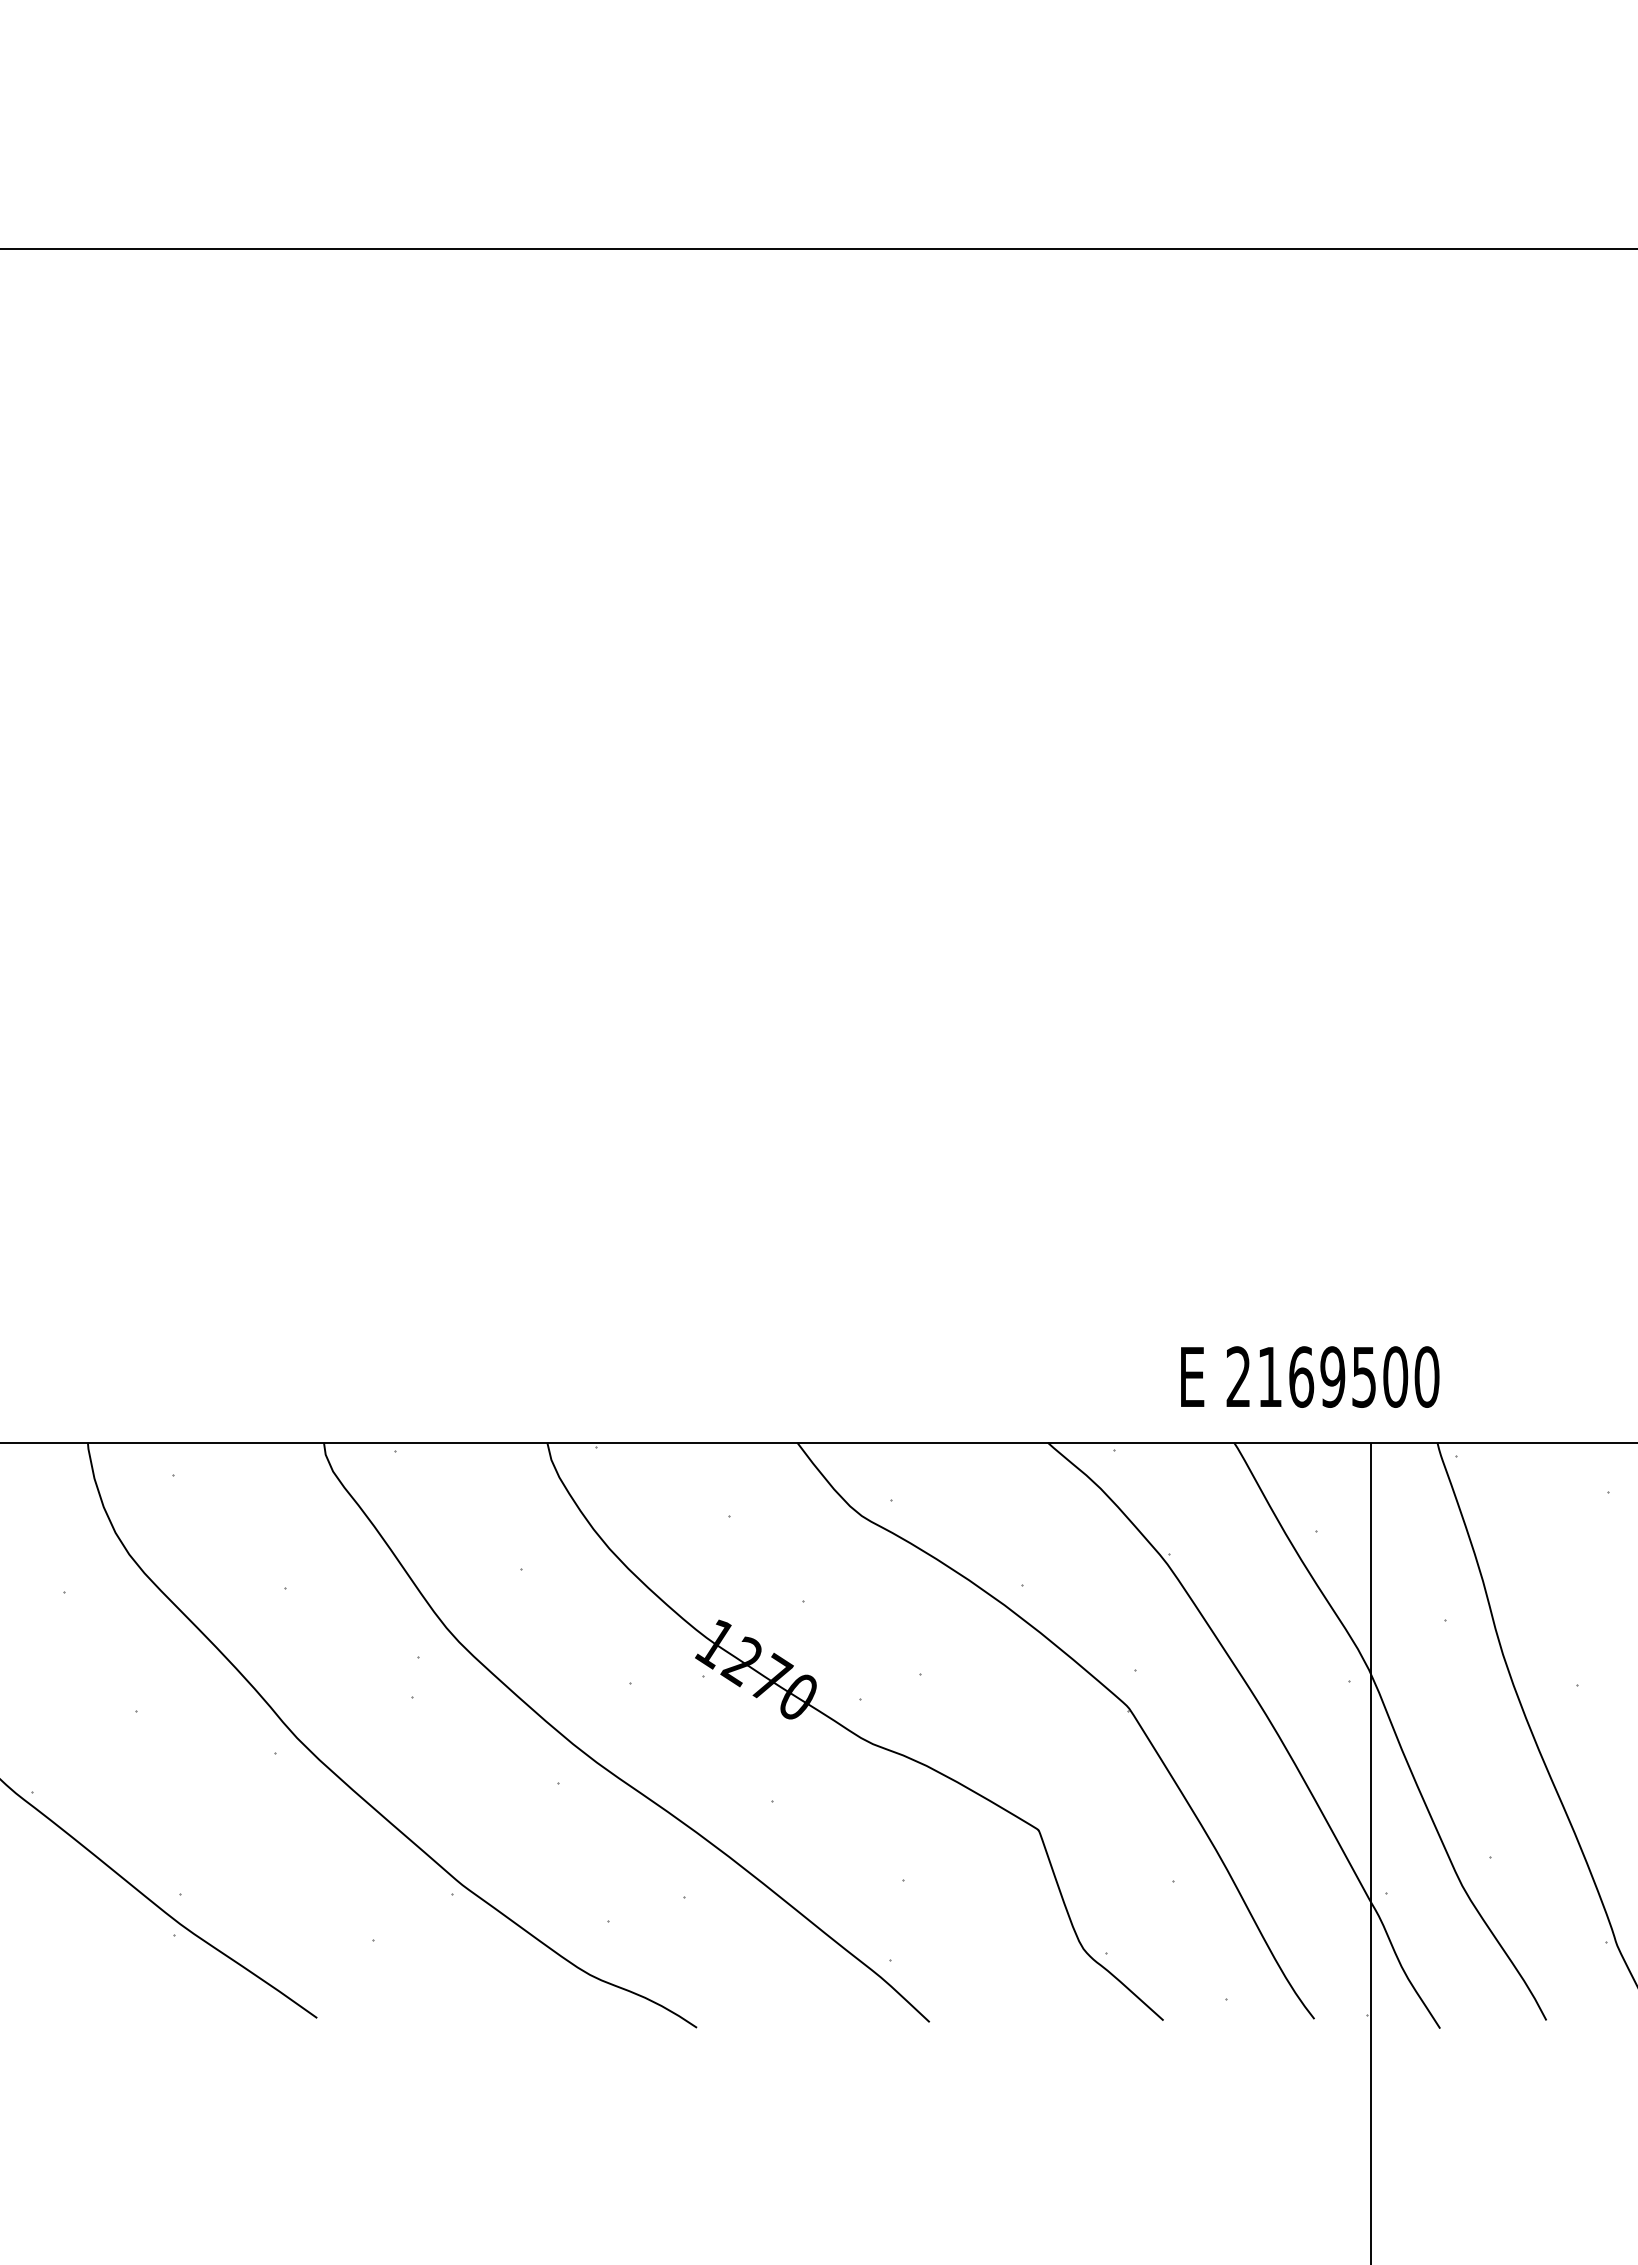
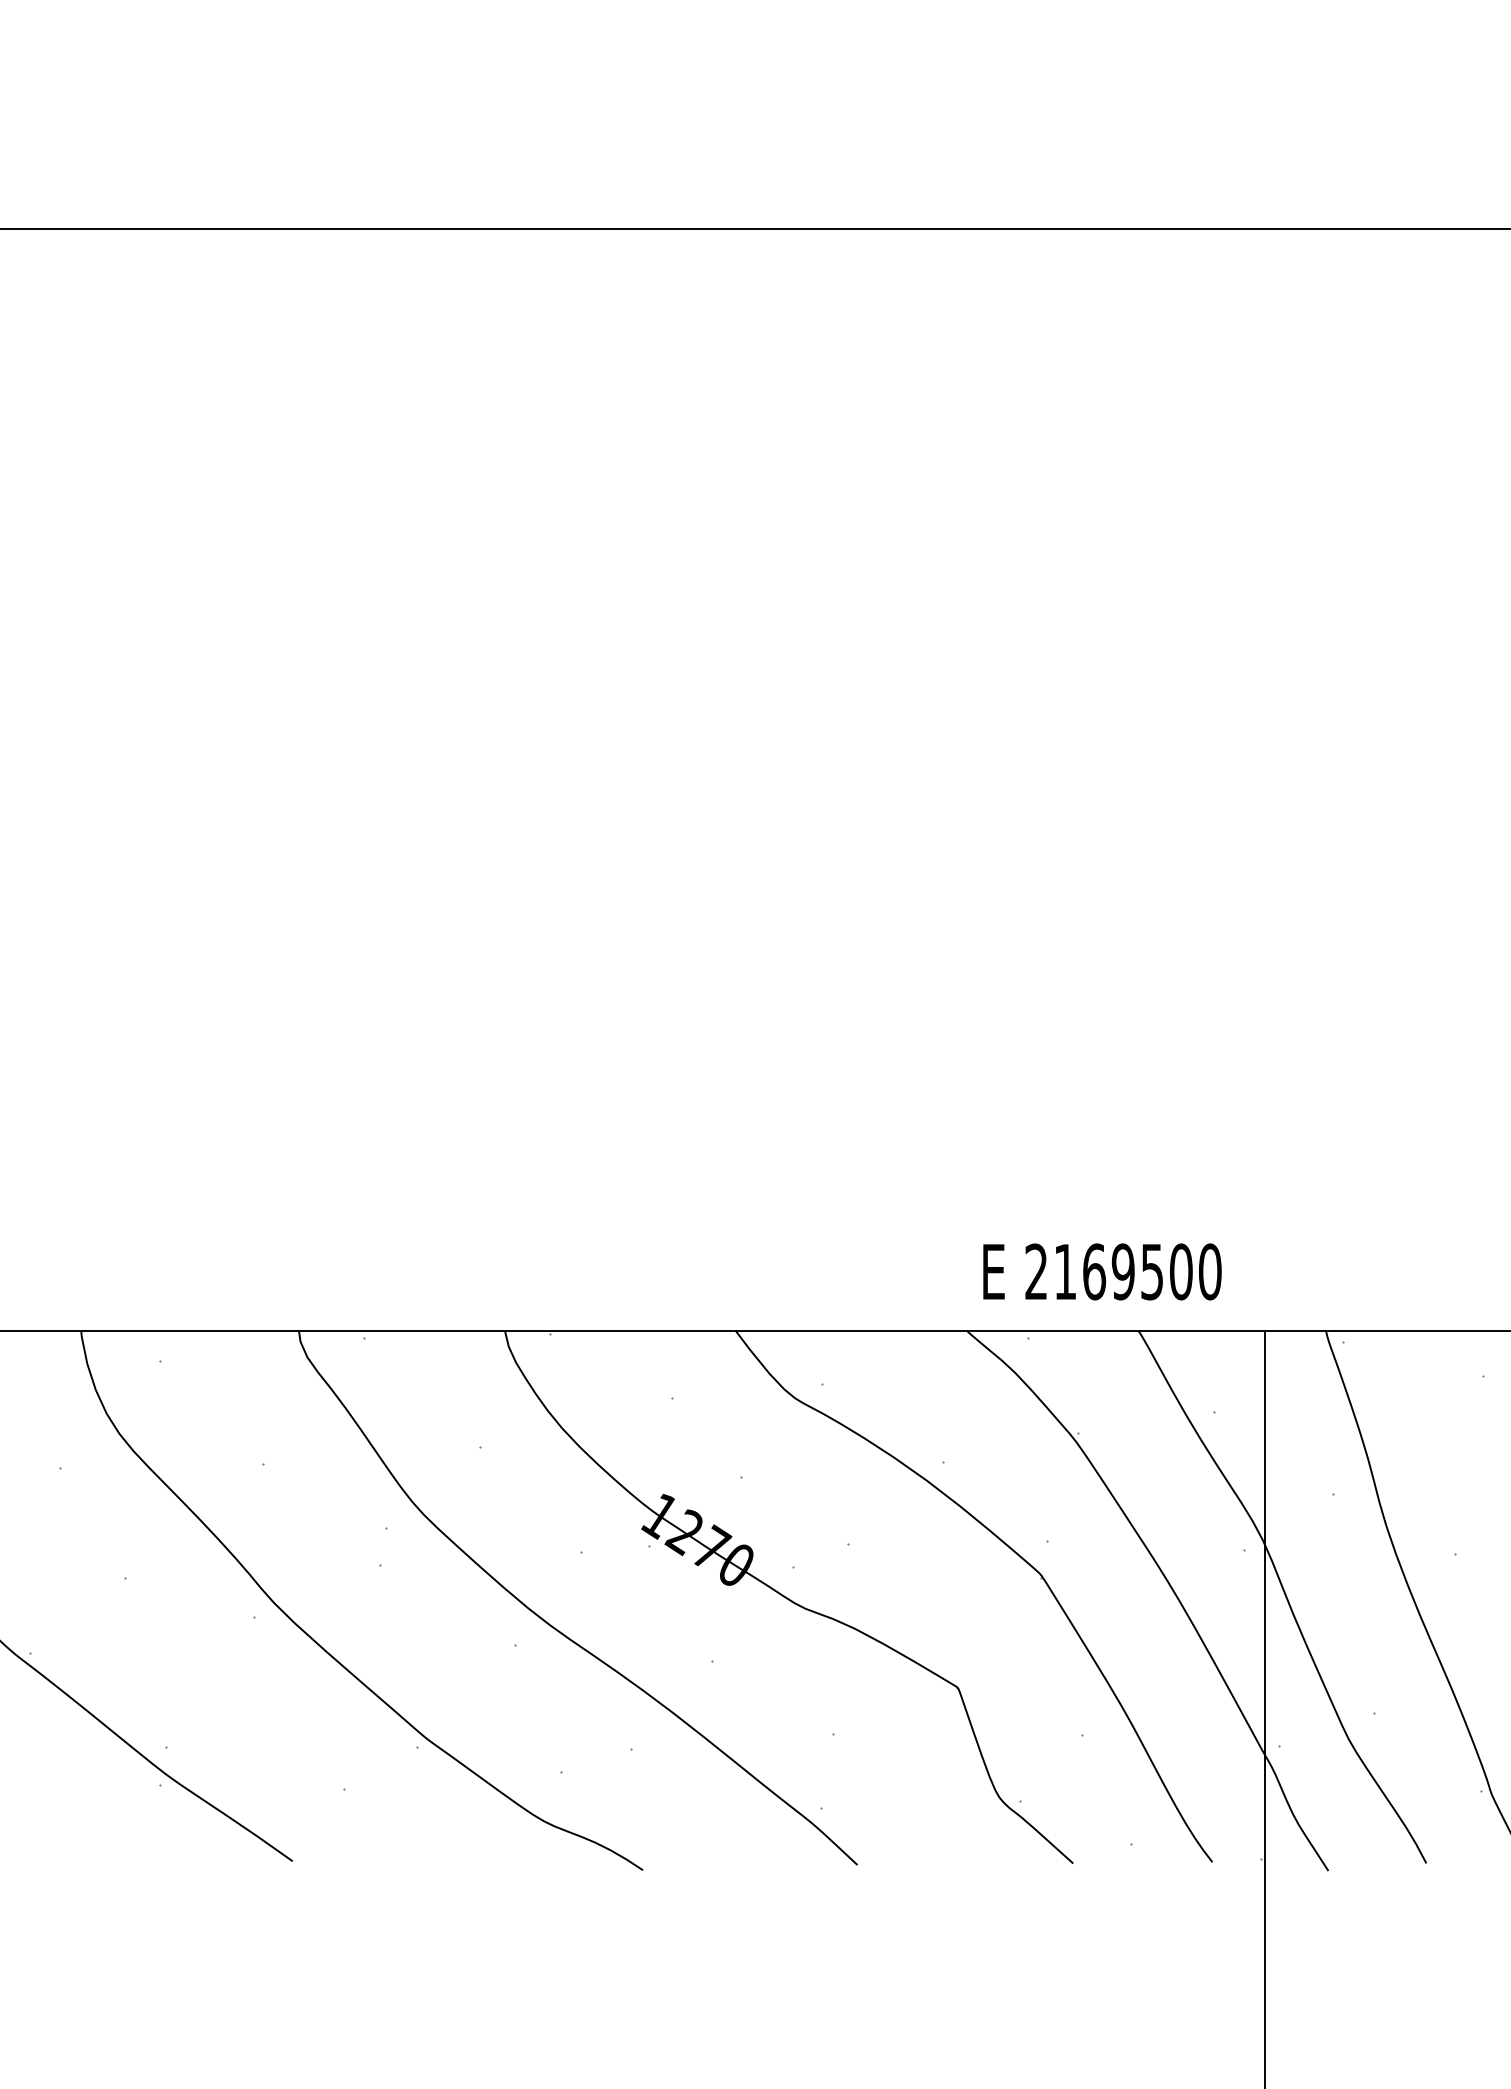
text: (1310, 1376) -> (1102, 1271), moved

